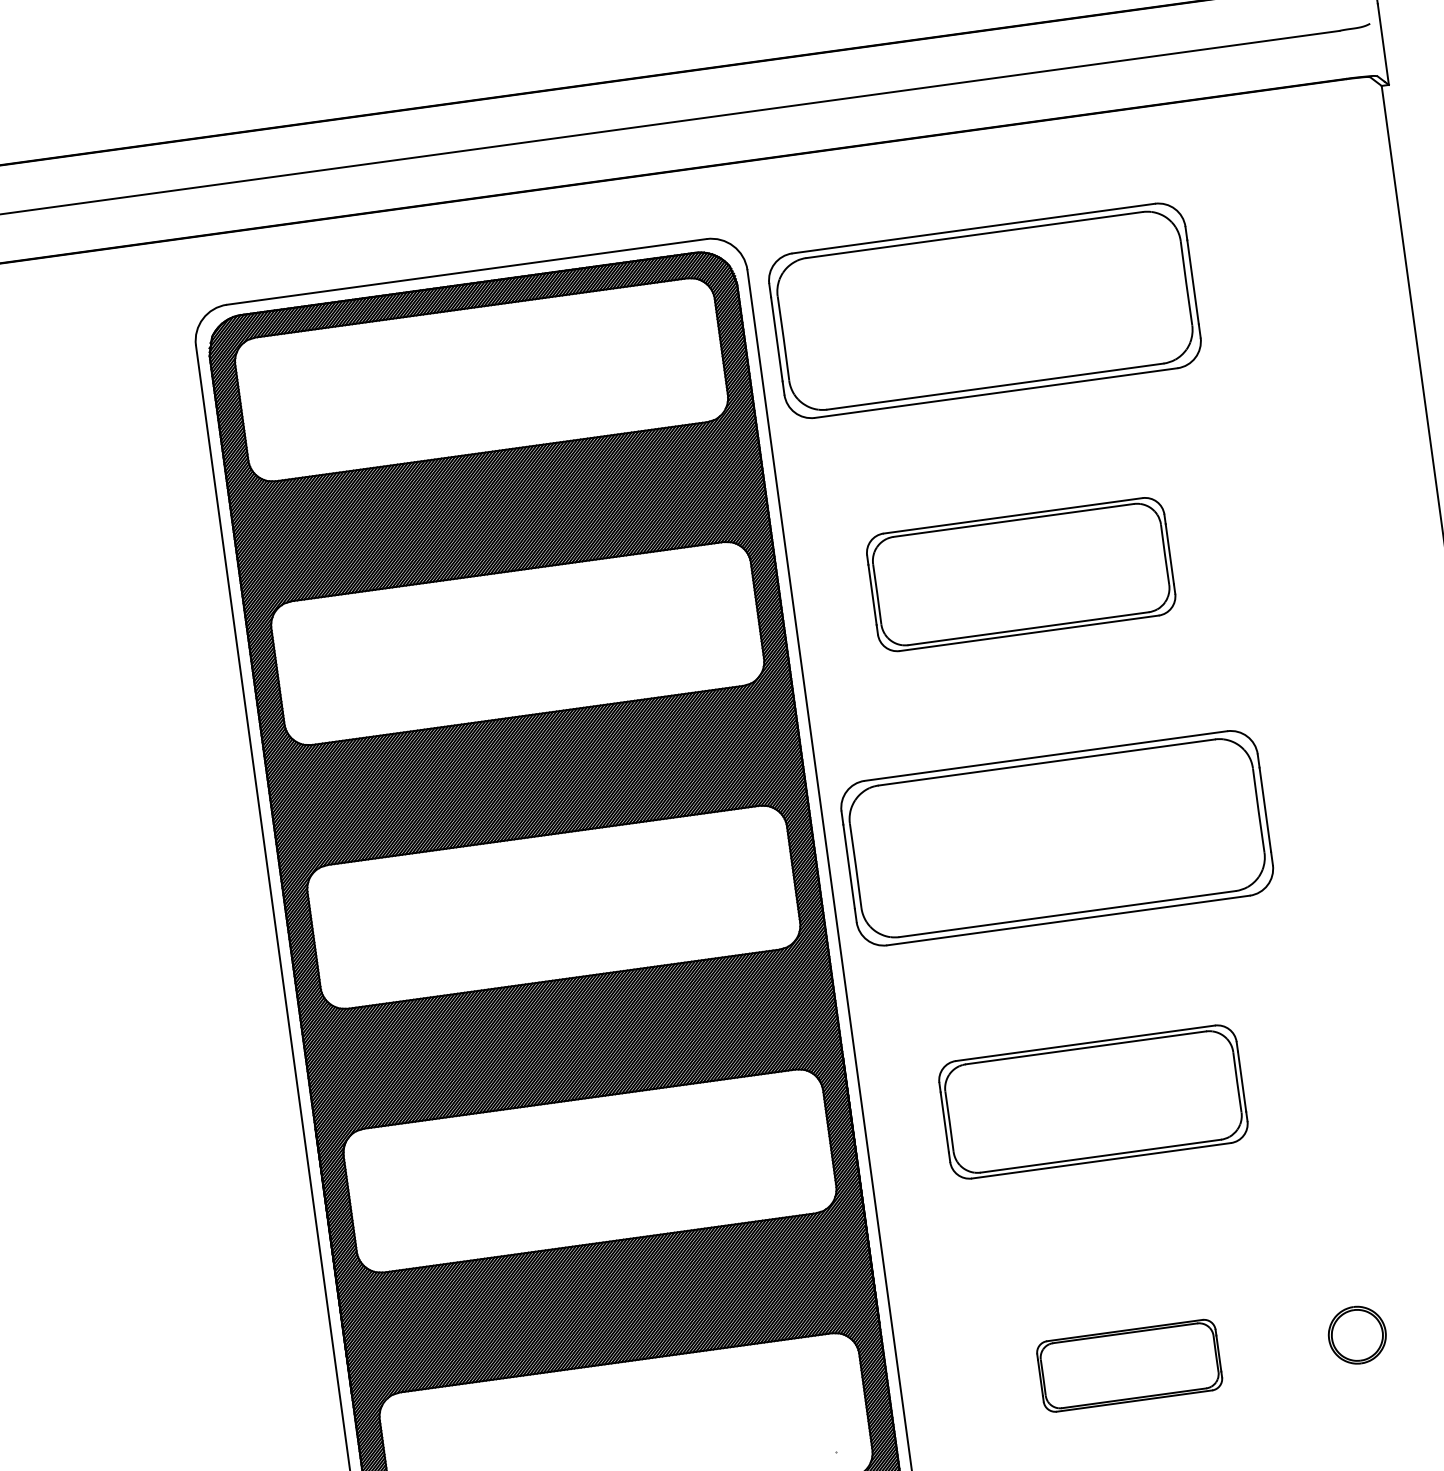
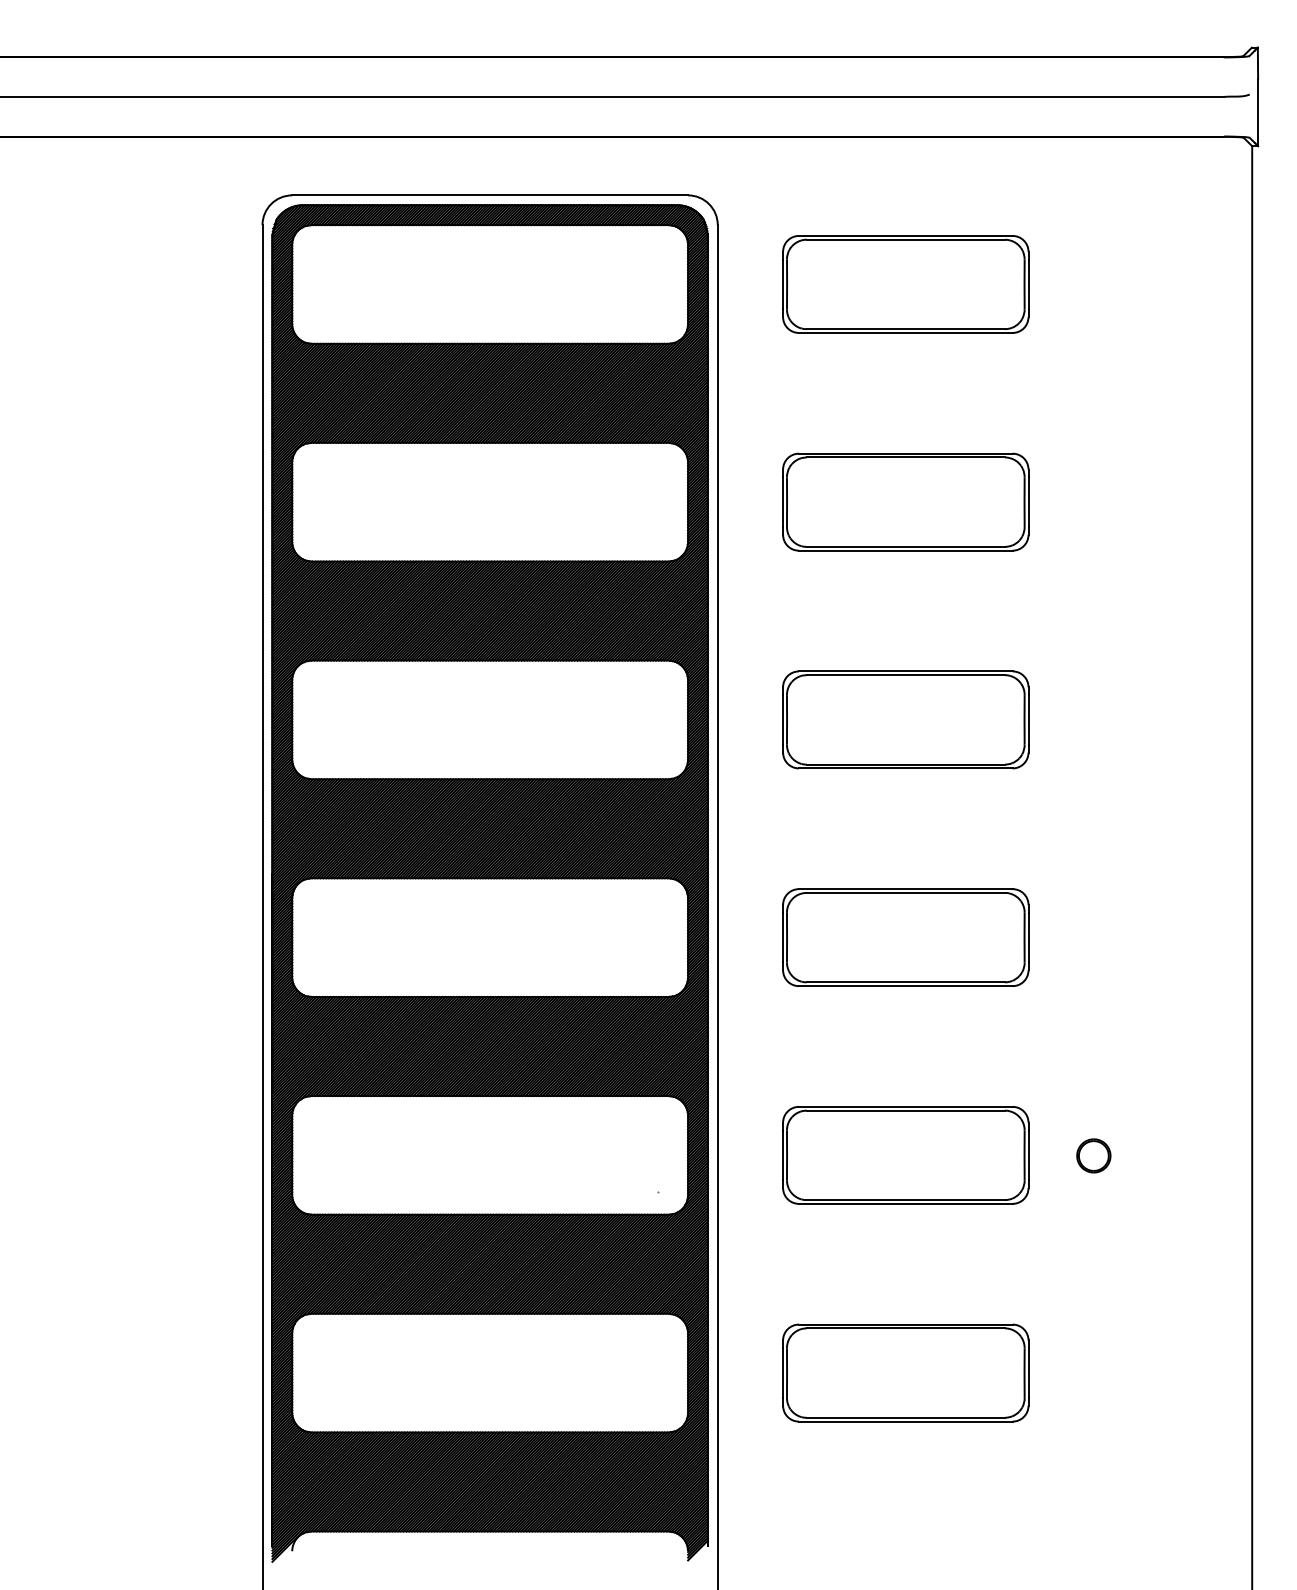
part: (984, 310) -> (905, 284), size x0.71
part: (1056, 837) -> (905, 719), size x0.71
part: (1356, 1334) -> (1093, 1155), size x0.71
part: (1129, 1365) -> (905, 1155), size x1.67

